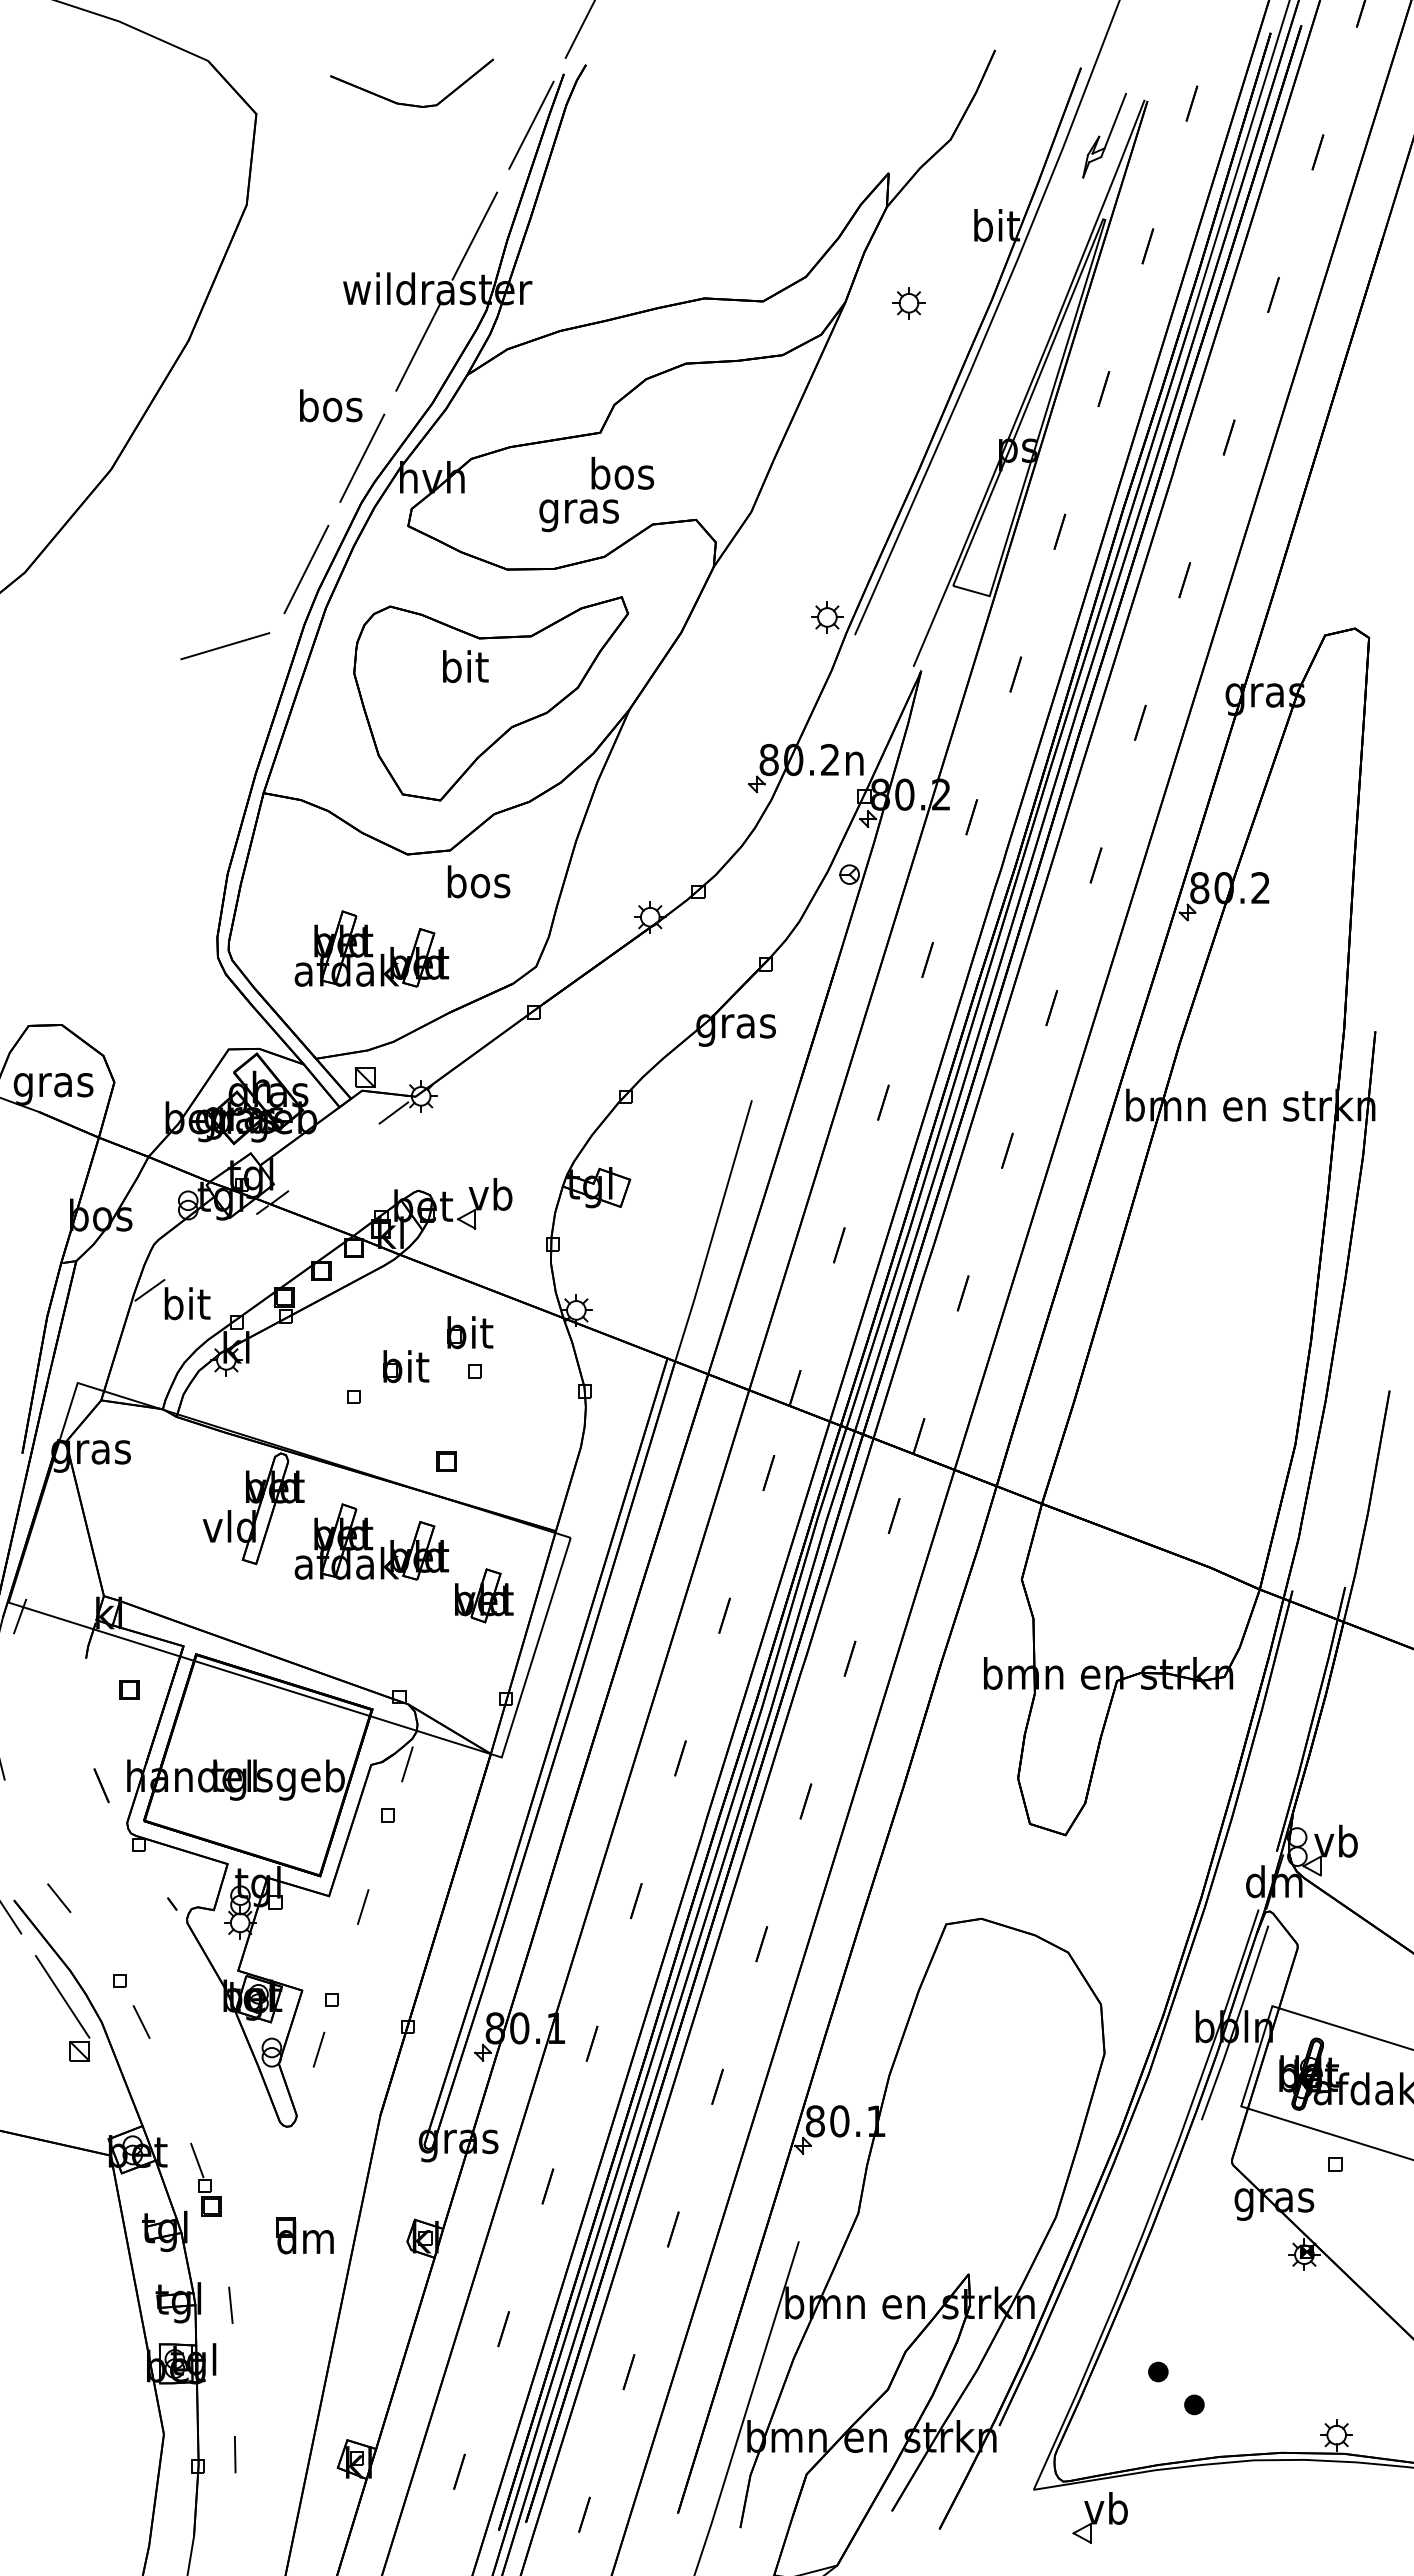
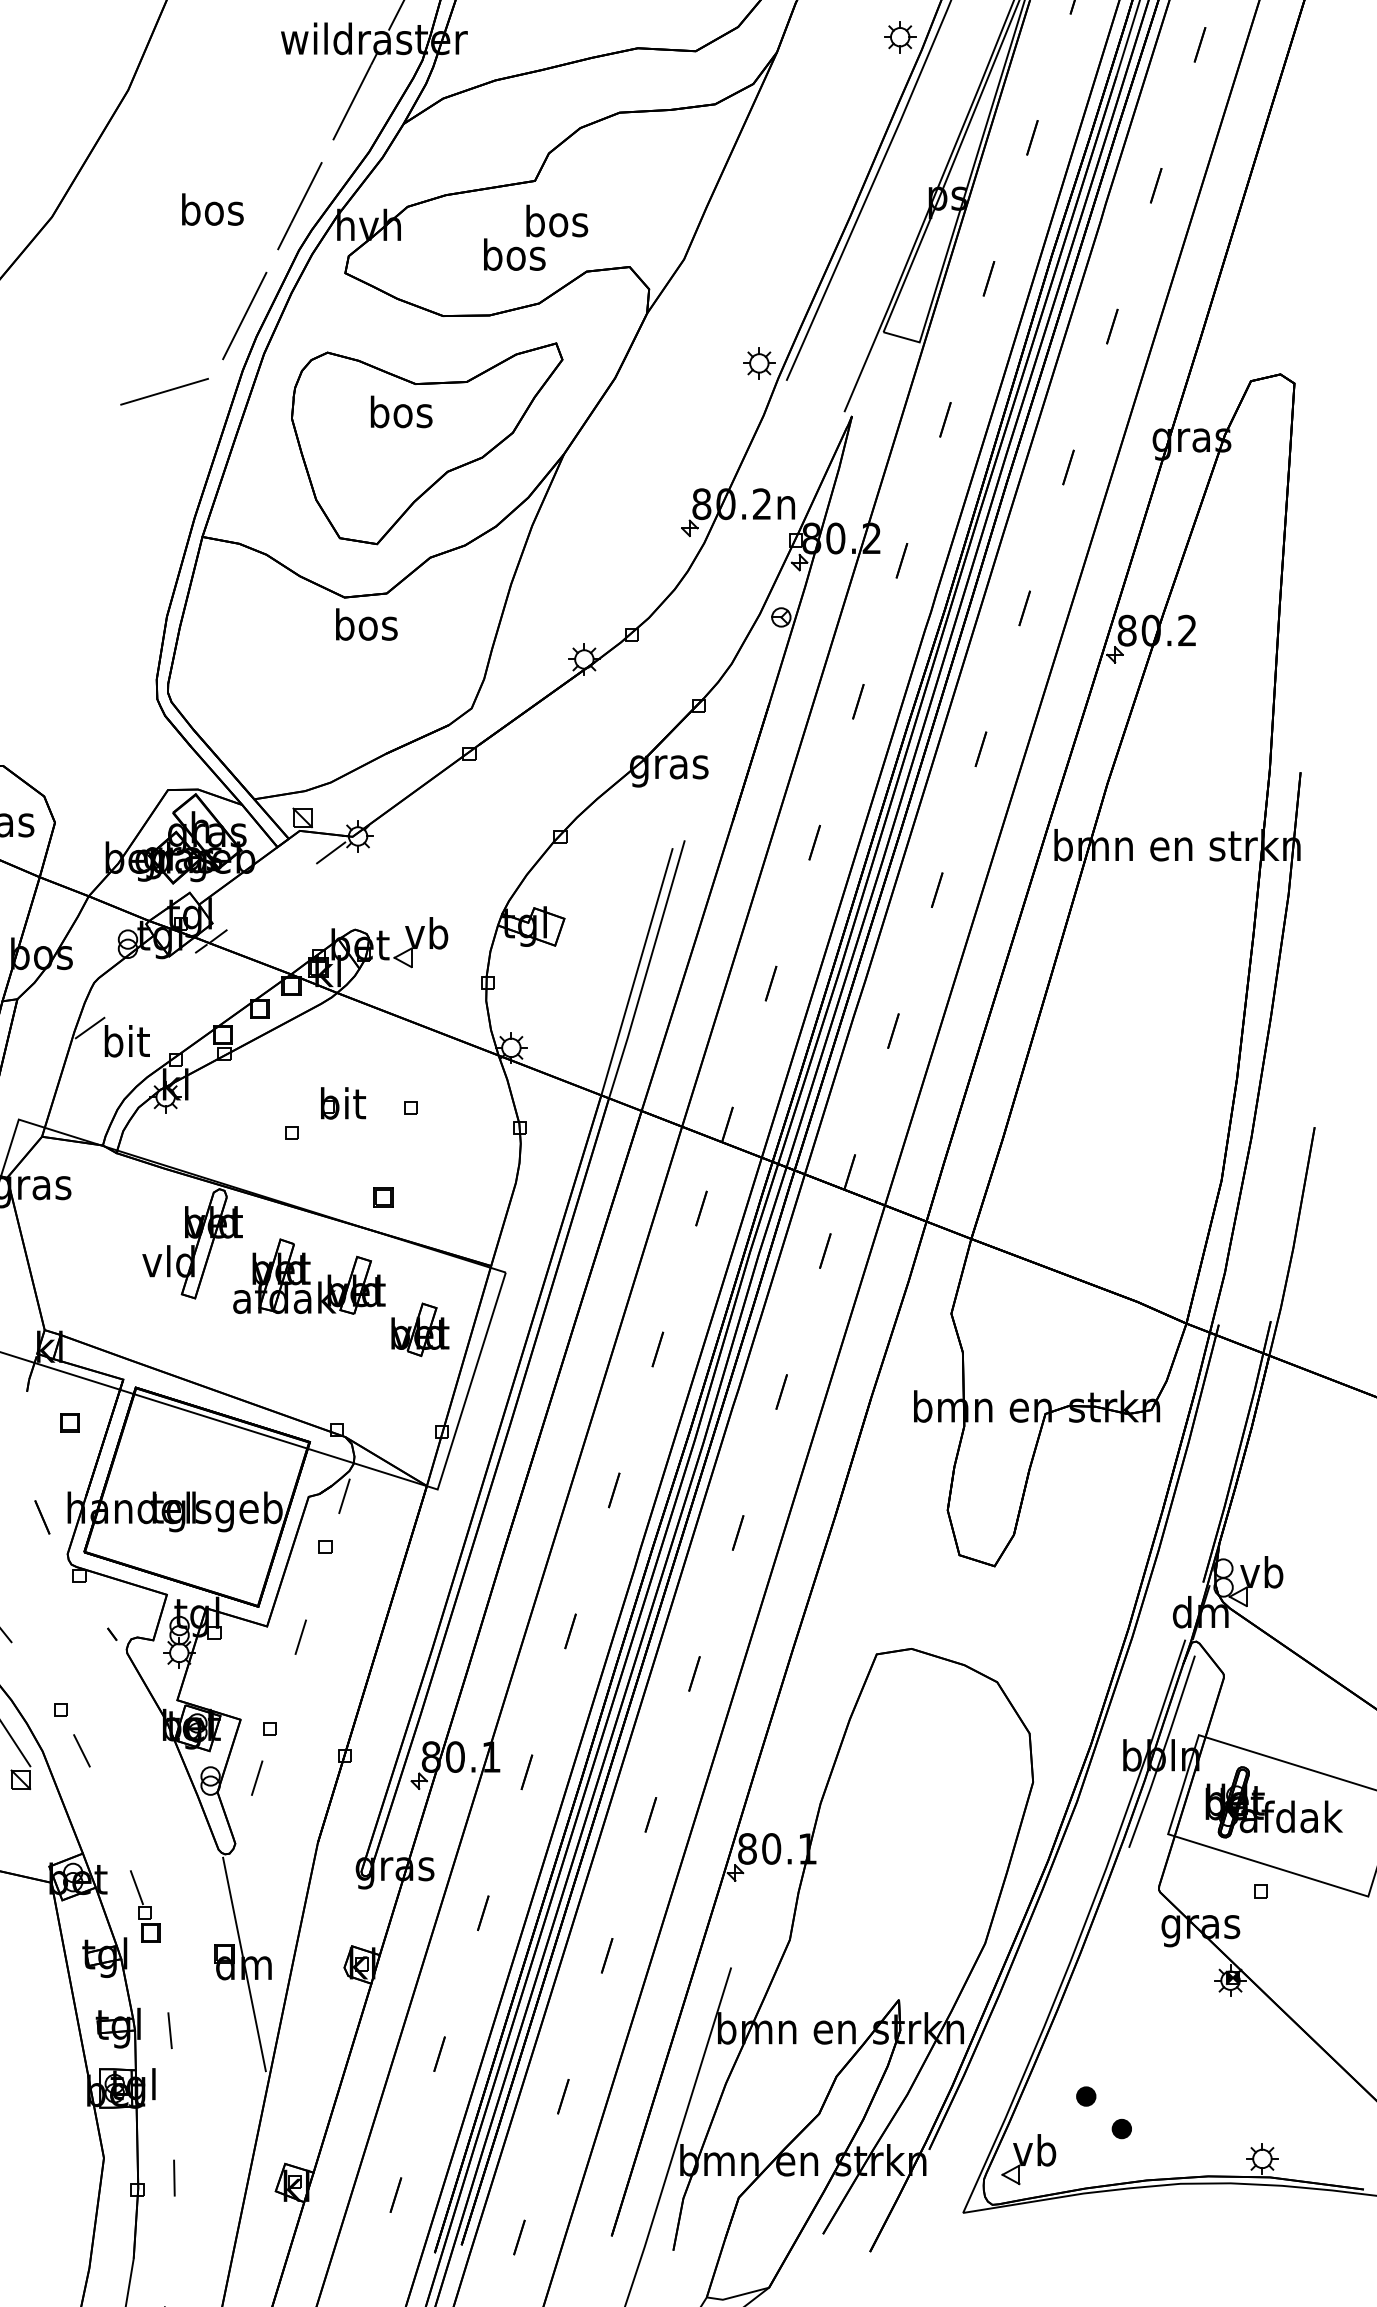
part: (908, 303) -> (899, 37), moved
text: (331, 405) -> (213, 209), moved
text: (578, 511) -> (513, 258), gras -> bos
text: (465, 666) -> (401, 411), bit -> bos
text: (478, 881) -> (366, 624), moved
part: (371, 948) -> (309, 690), removed
line: (703, 1234) -> (636, 972), added
part: (470, 1332) -> (406, 1069), removed
line: (305, 2238) -> (243, 1964), added
part: (1099, 2517) -> (1028, 2159), moved

